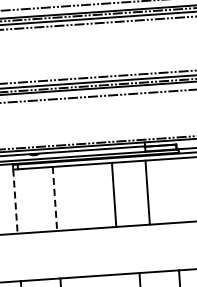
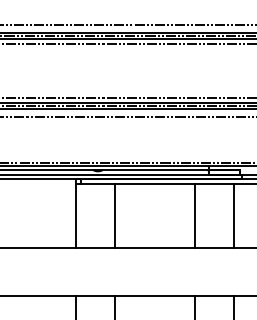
line: (147, 192) -> (234, 216), moved
line: (113, 195) -> (194, 216), moved
line: (55, 199) -> (115, 216), dashed -> solid
line: (15, 201) -> (75, 216), dashed -> solid

